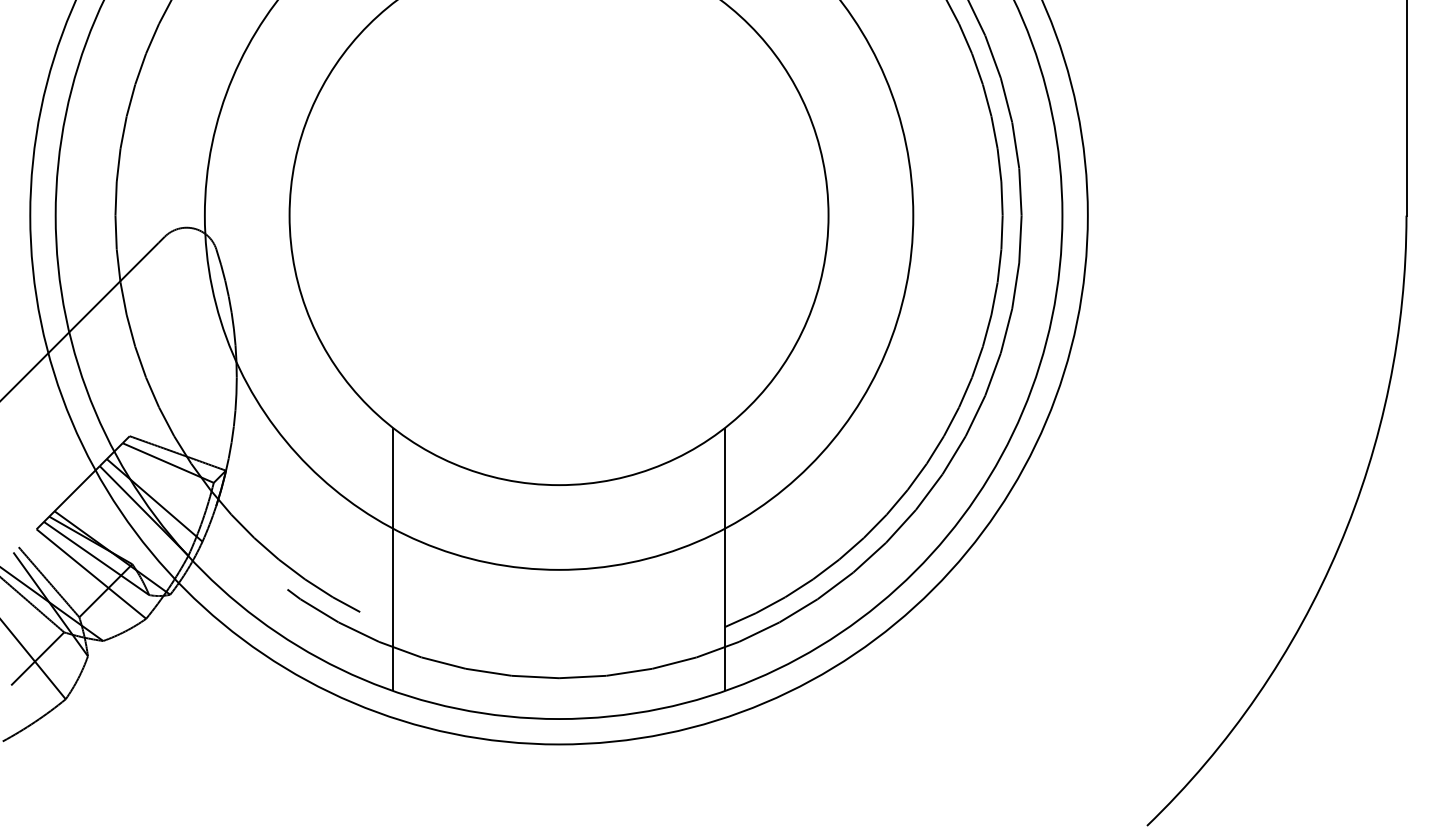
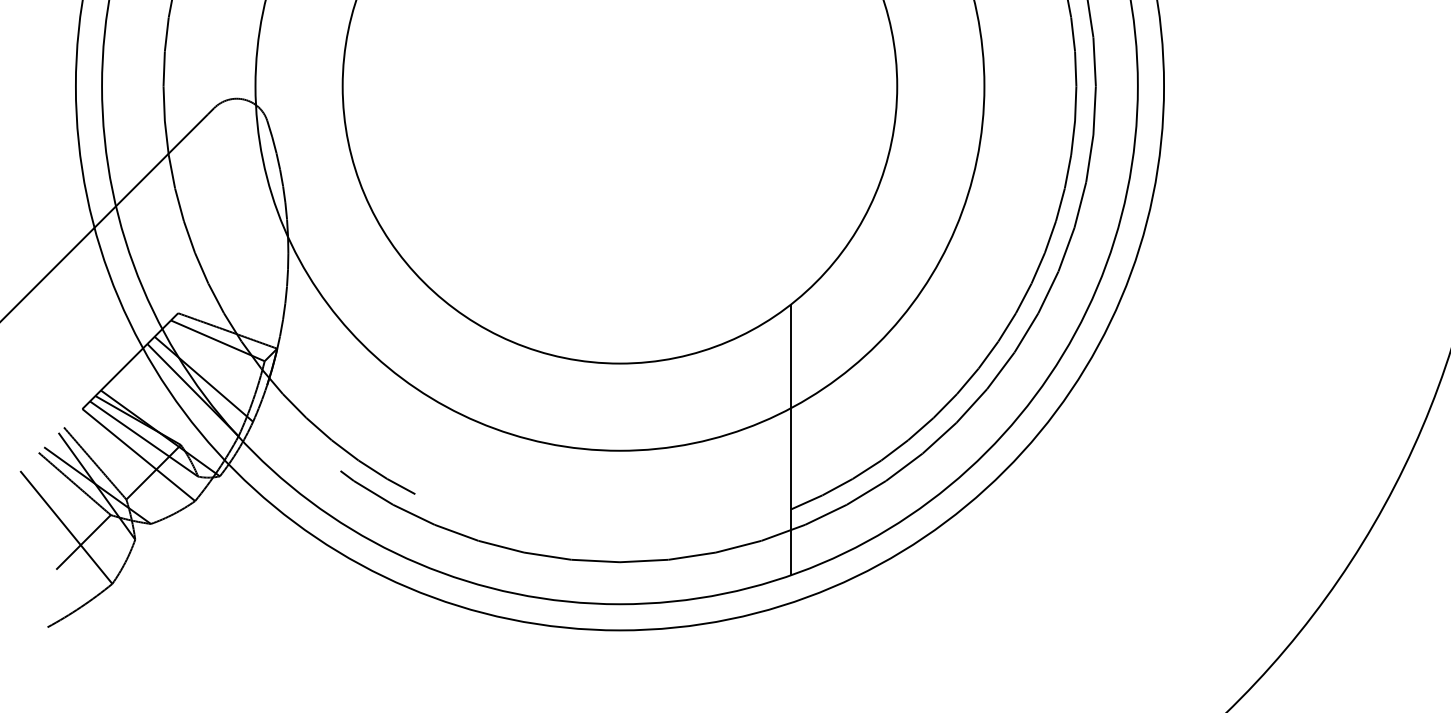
line: (392, 558) -> (448, 439), removed

